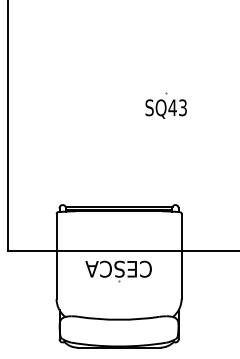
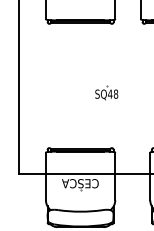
text: (182, 106) -> (115, 93), SQ43 -> SQ48

